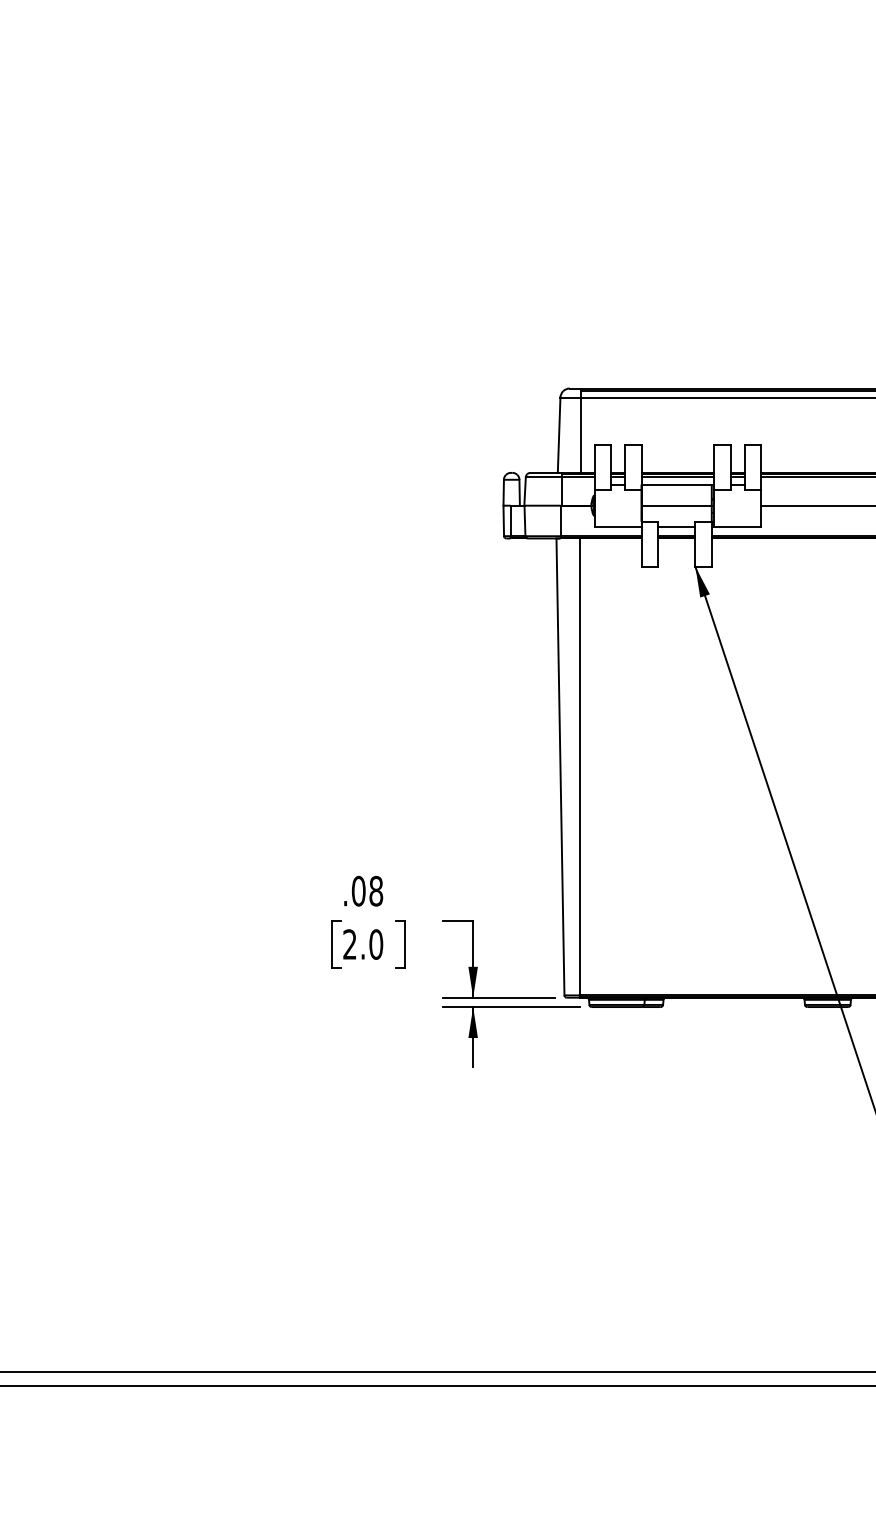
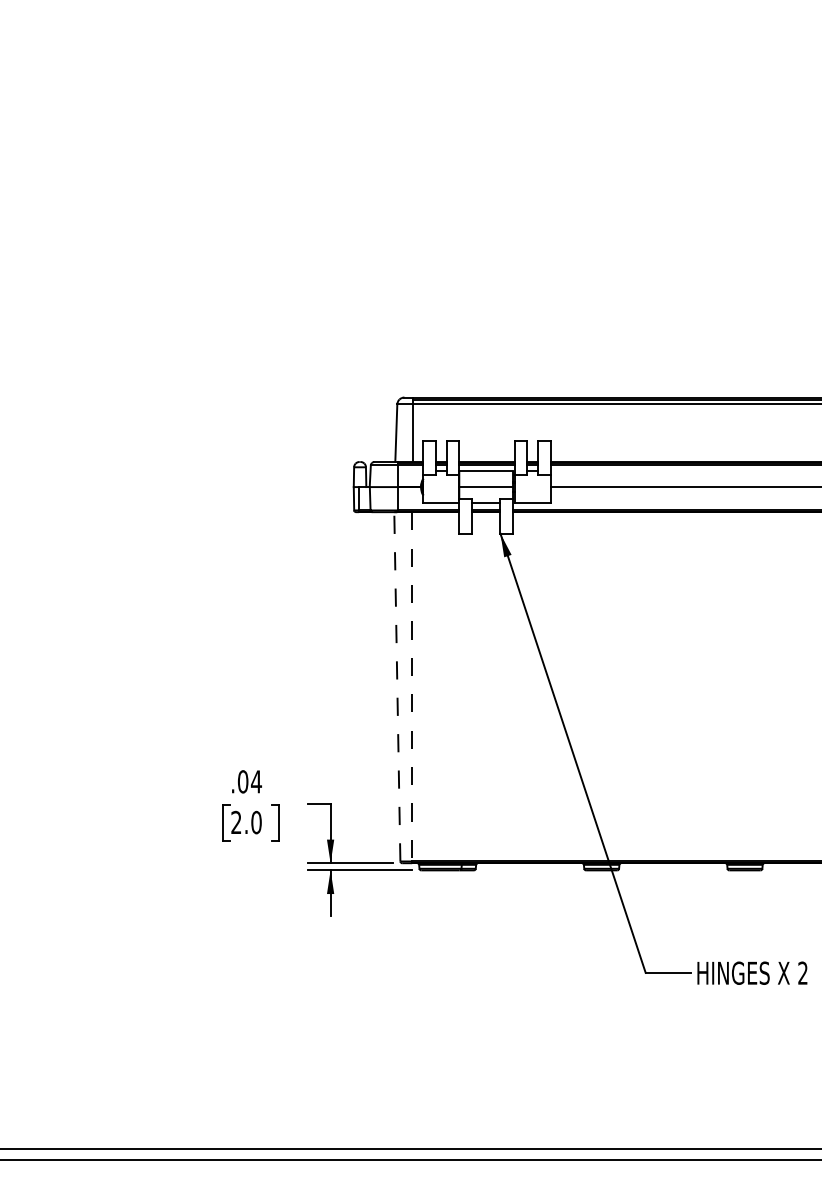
line: (560, 766) -> (397, 686), solid -> dashed
line: (580, 766) -> (412, 686), solid -> dashed
text: (376, 890) -> (256, 781), .08 -> .04

